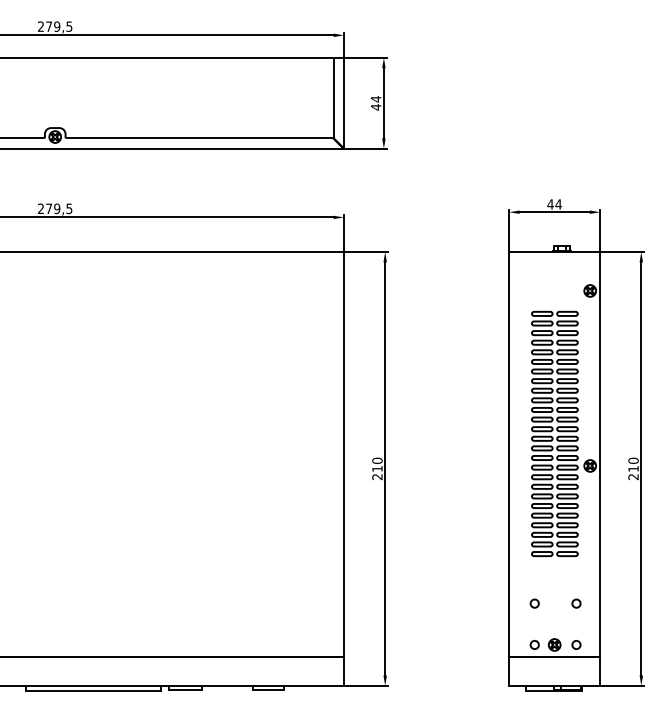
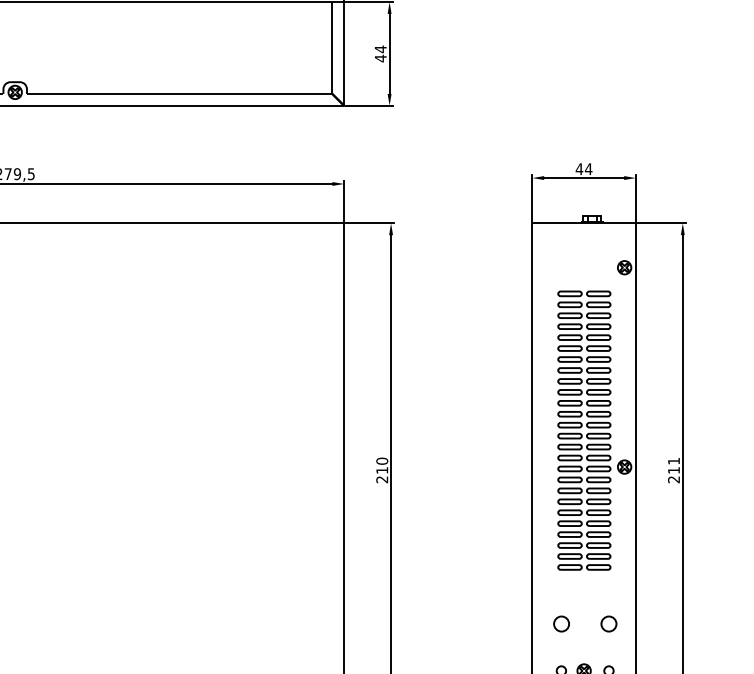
text: (633, 460) -> (673, 460), 210 -> 211
circle: (534, 603) -> (561, 623), size x1.6
circle: (576, 603) -> (608, 623), size x1.6

